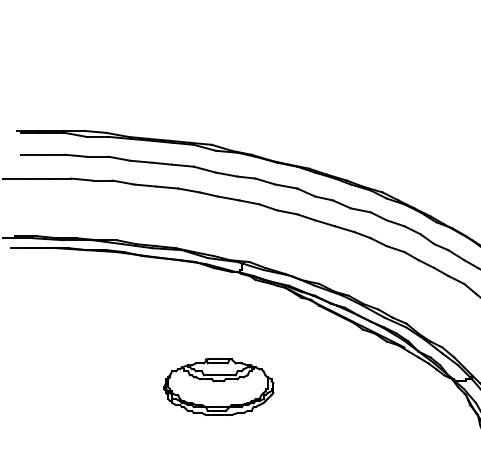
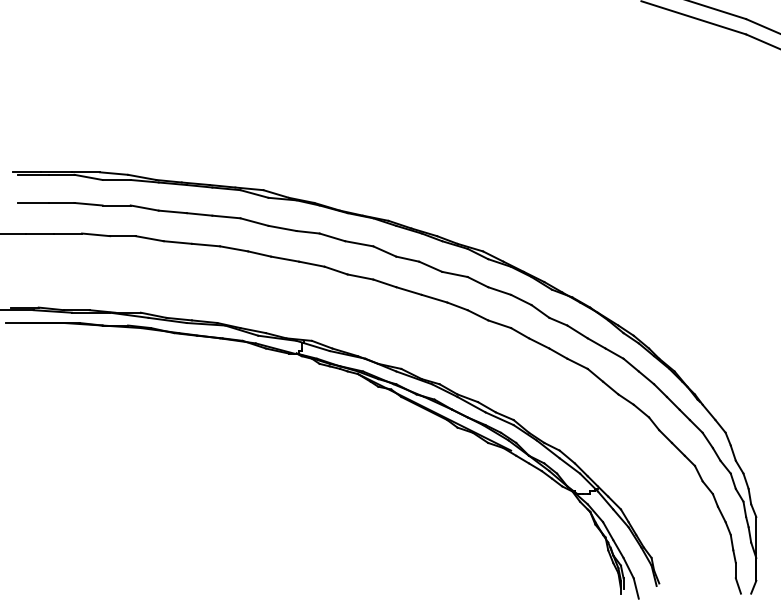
part: (218, 387) -> (272, 501), removed

